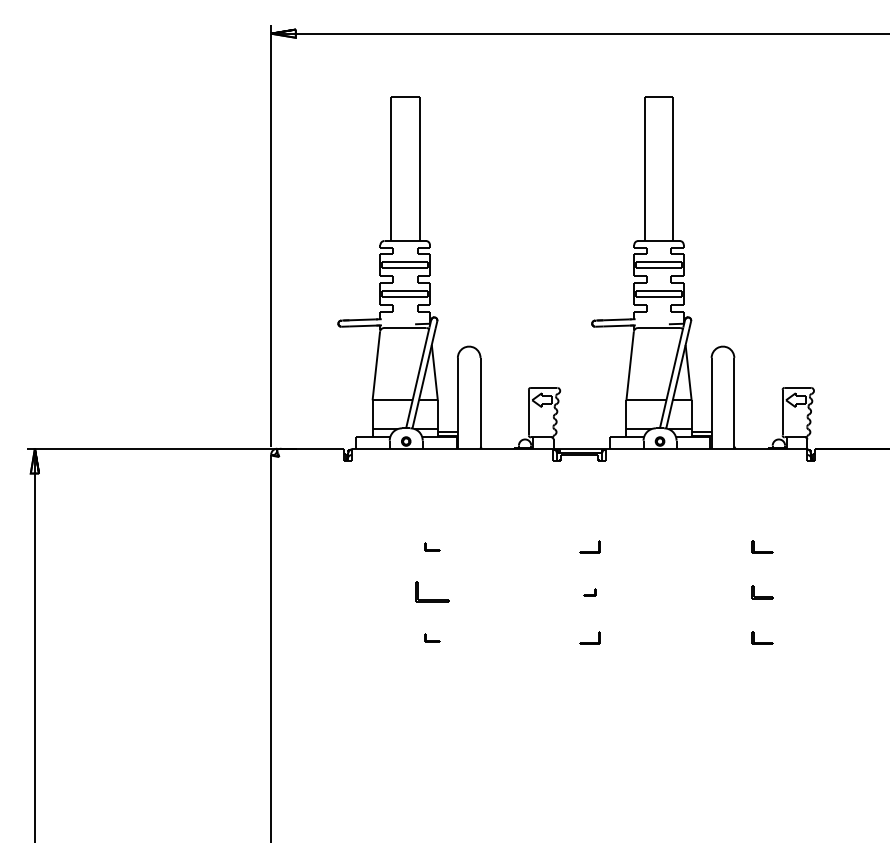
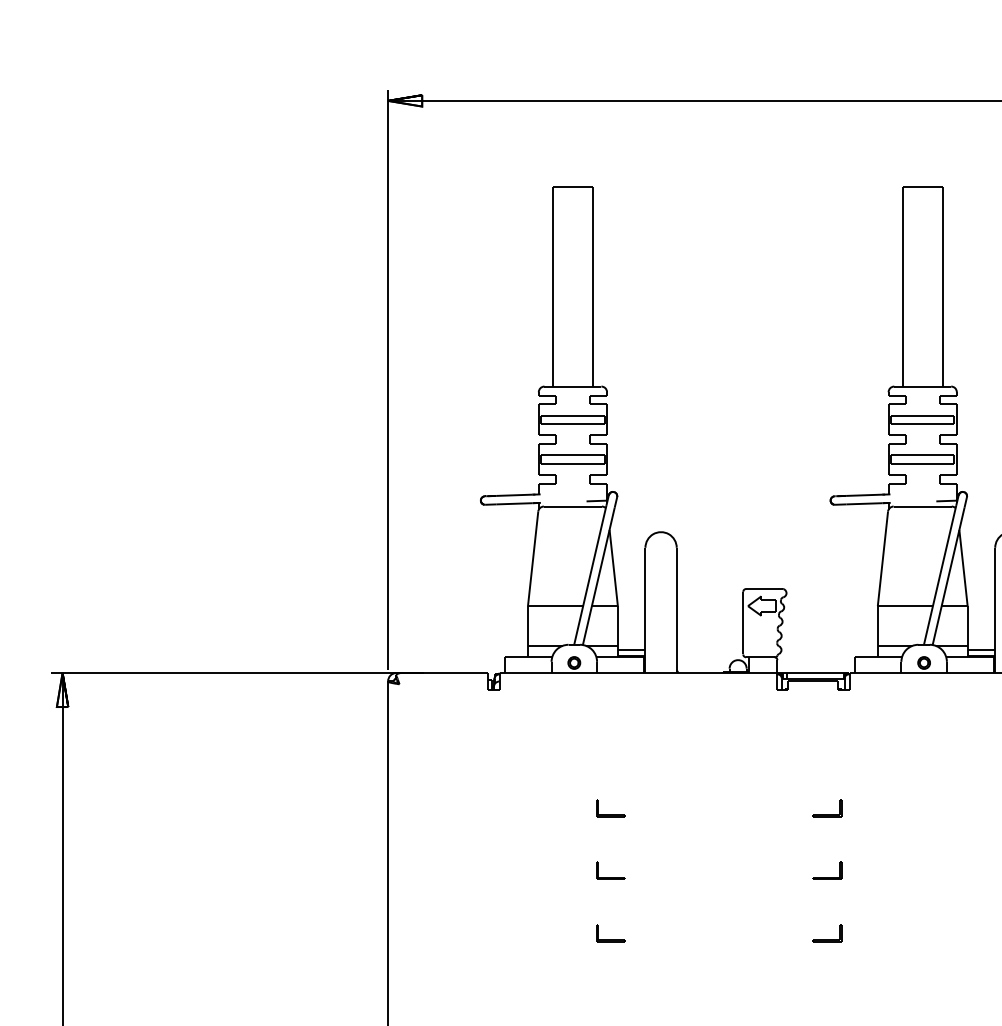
part: (432, 546) -> (610, 807), size x1.43
part: (432, 592) -> (610, 871), size x0.62
part: (589, 592) -> (826, 871), size x1.67
part: (432, 637) -> (610, 933), size x1.43

